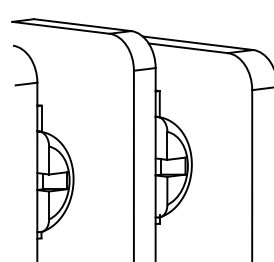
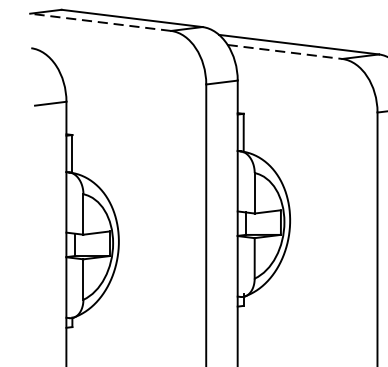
line: (60, 27) -> (99, 21), solid -> dashed
line: (188, 48) -> (285, 52), solid -> dashed

